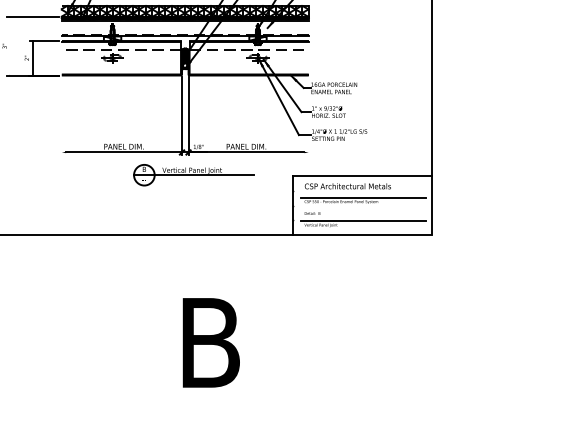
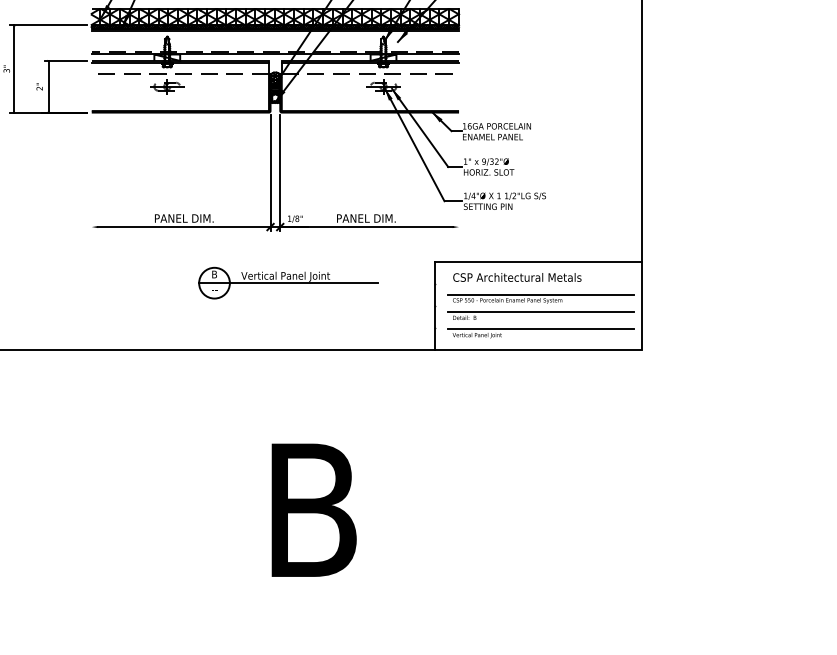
line: (9, 45) -> (13, 67), added
part: (193, 175) -> (287, 283), moved
line: (363, 209) -> (540, 311), added

